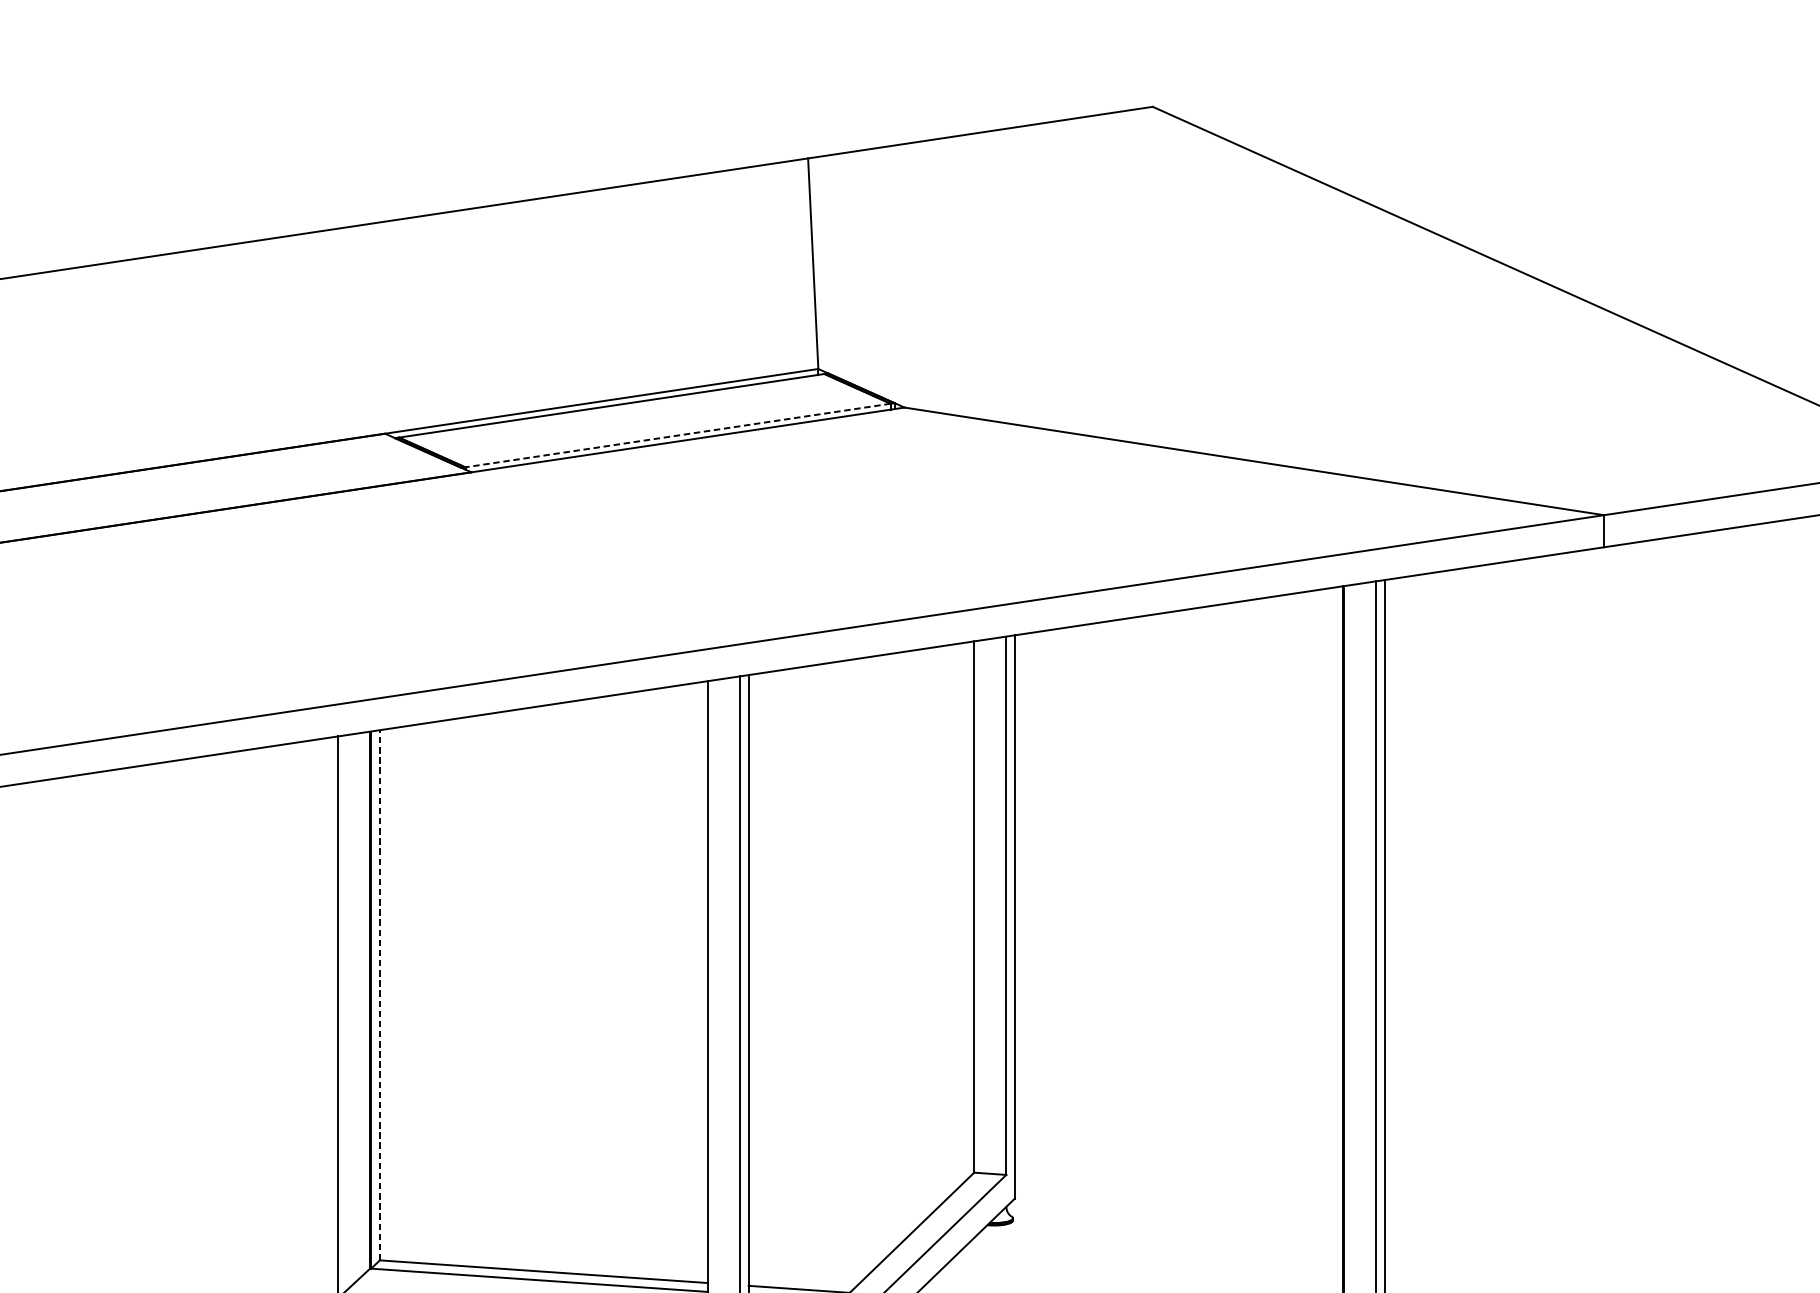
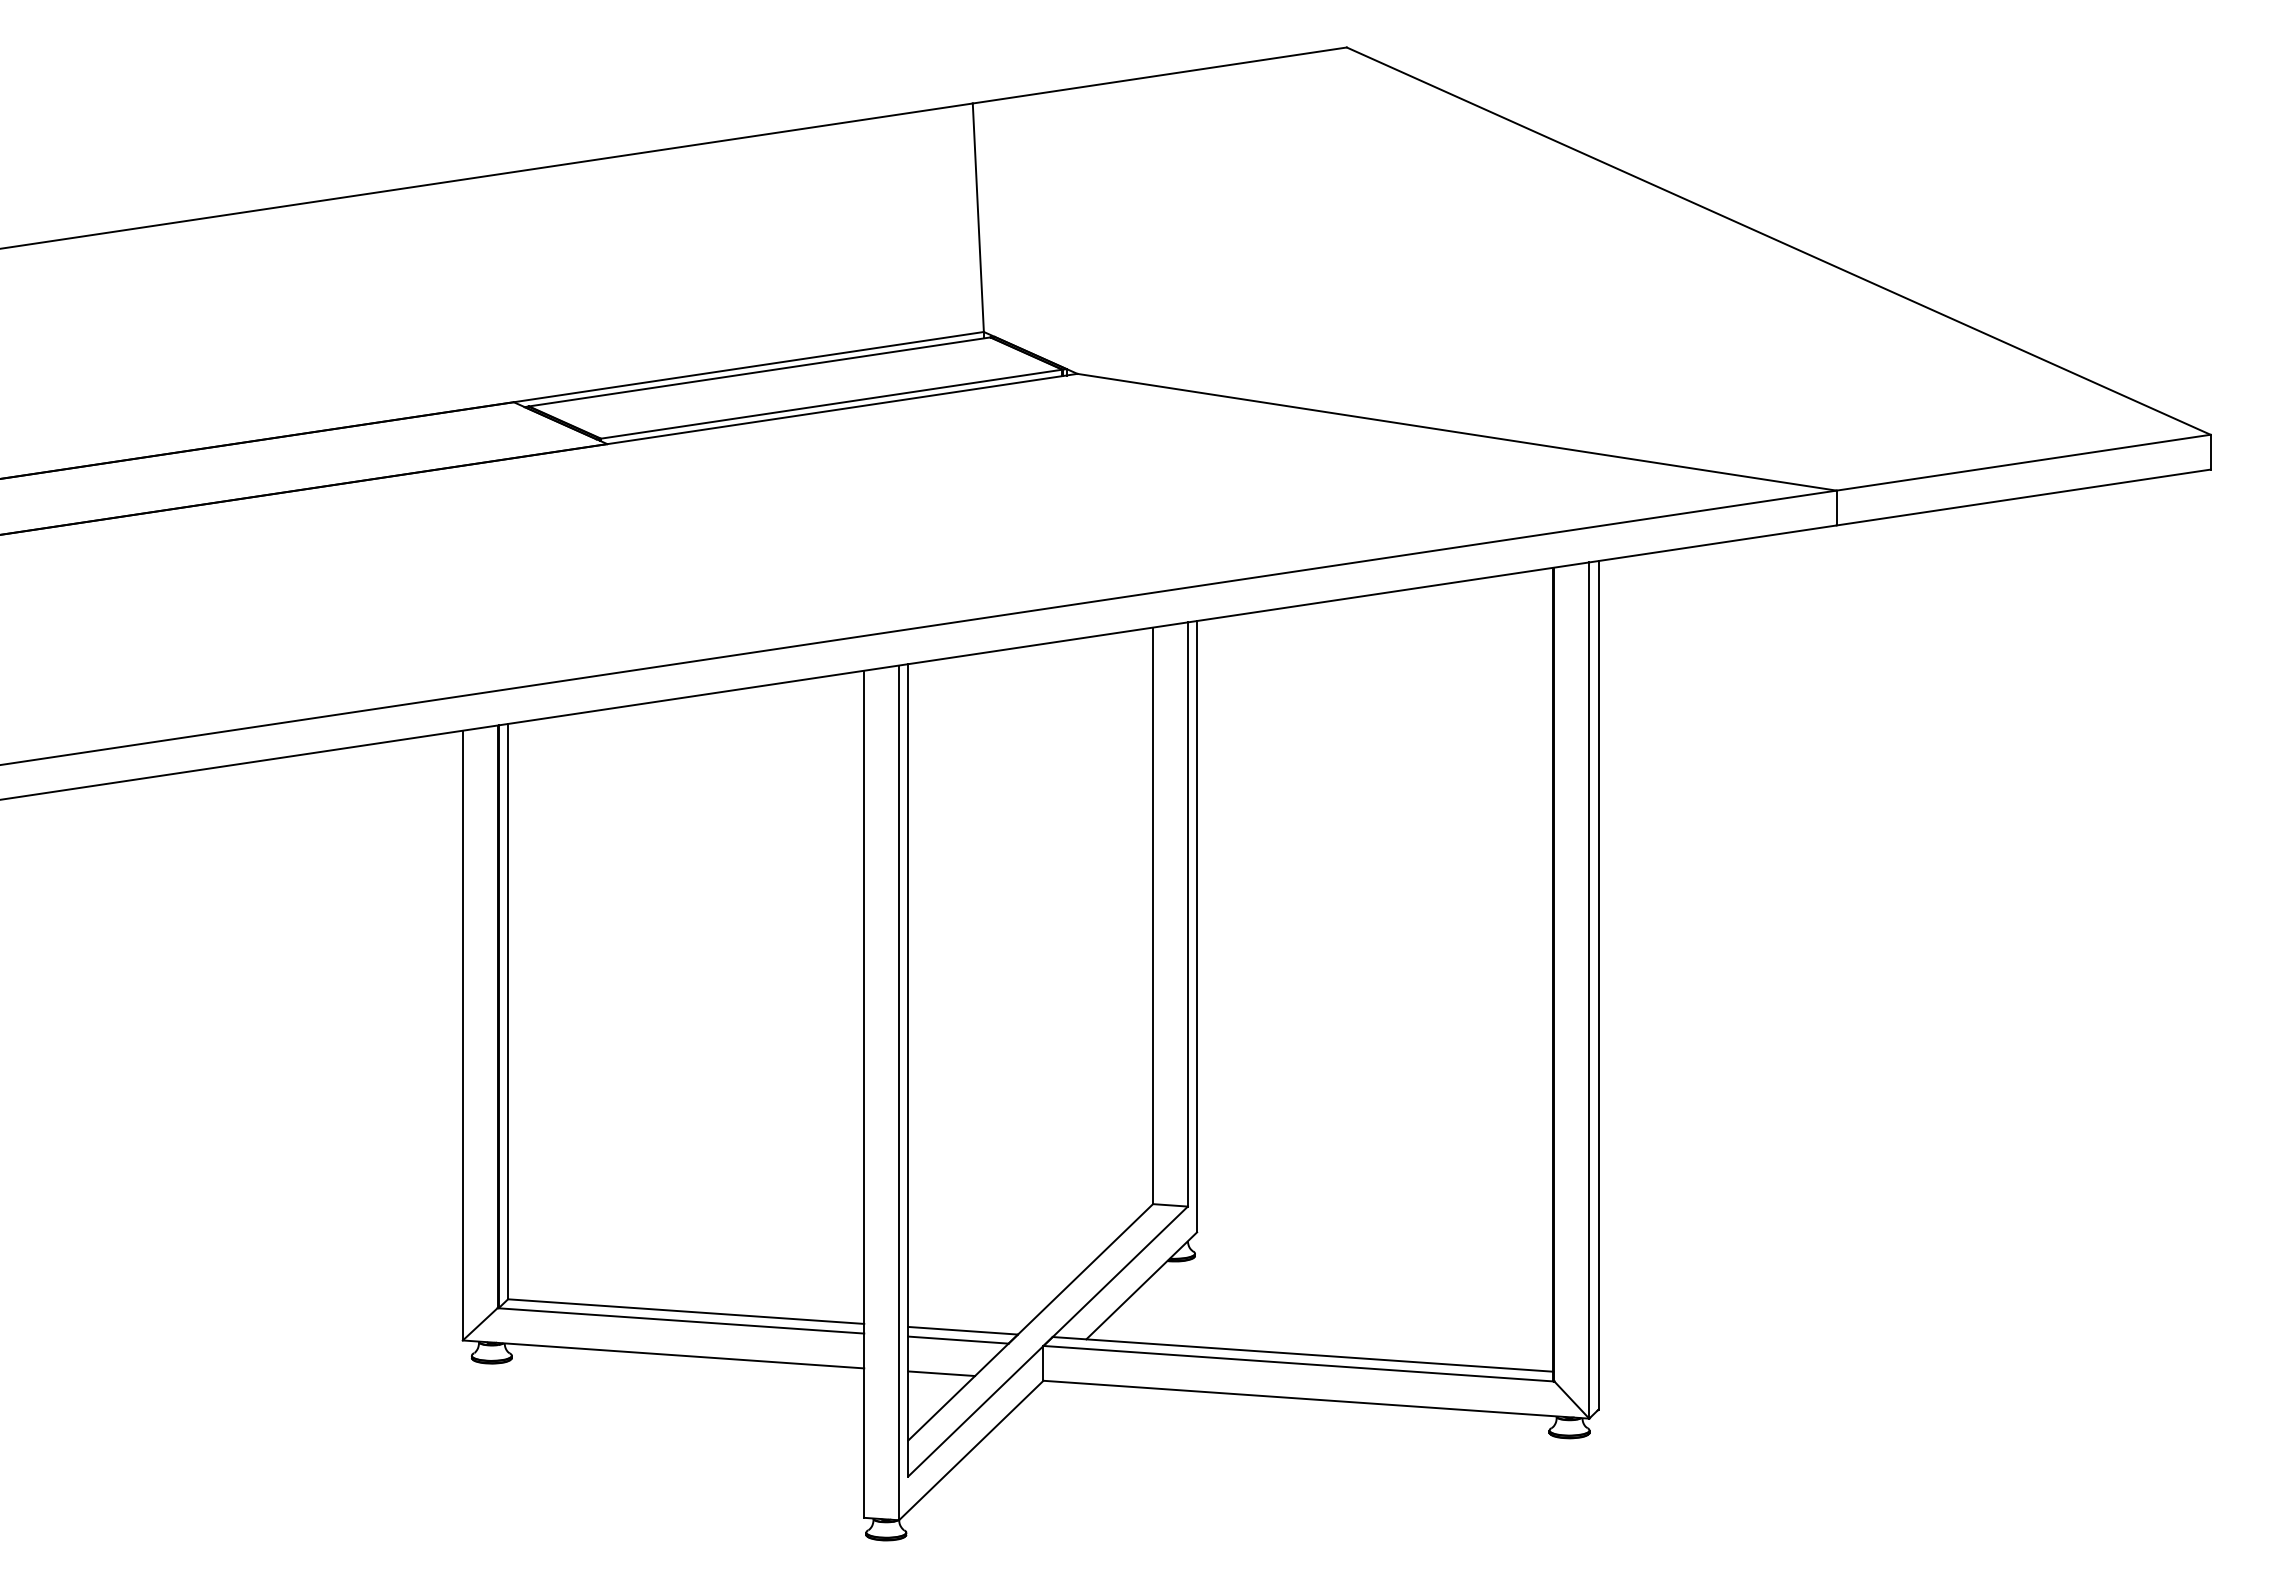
line: (677, 435) -> (831, 404), dashed -> solid
line: (380, 995) -> (508, 1011), dashed -> solid

